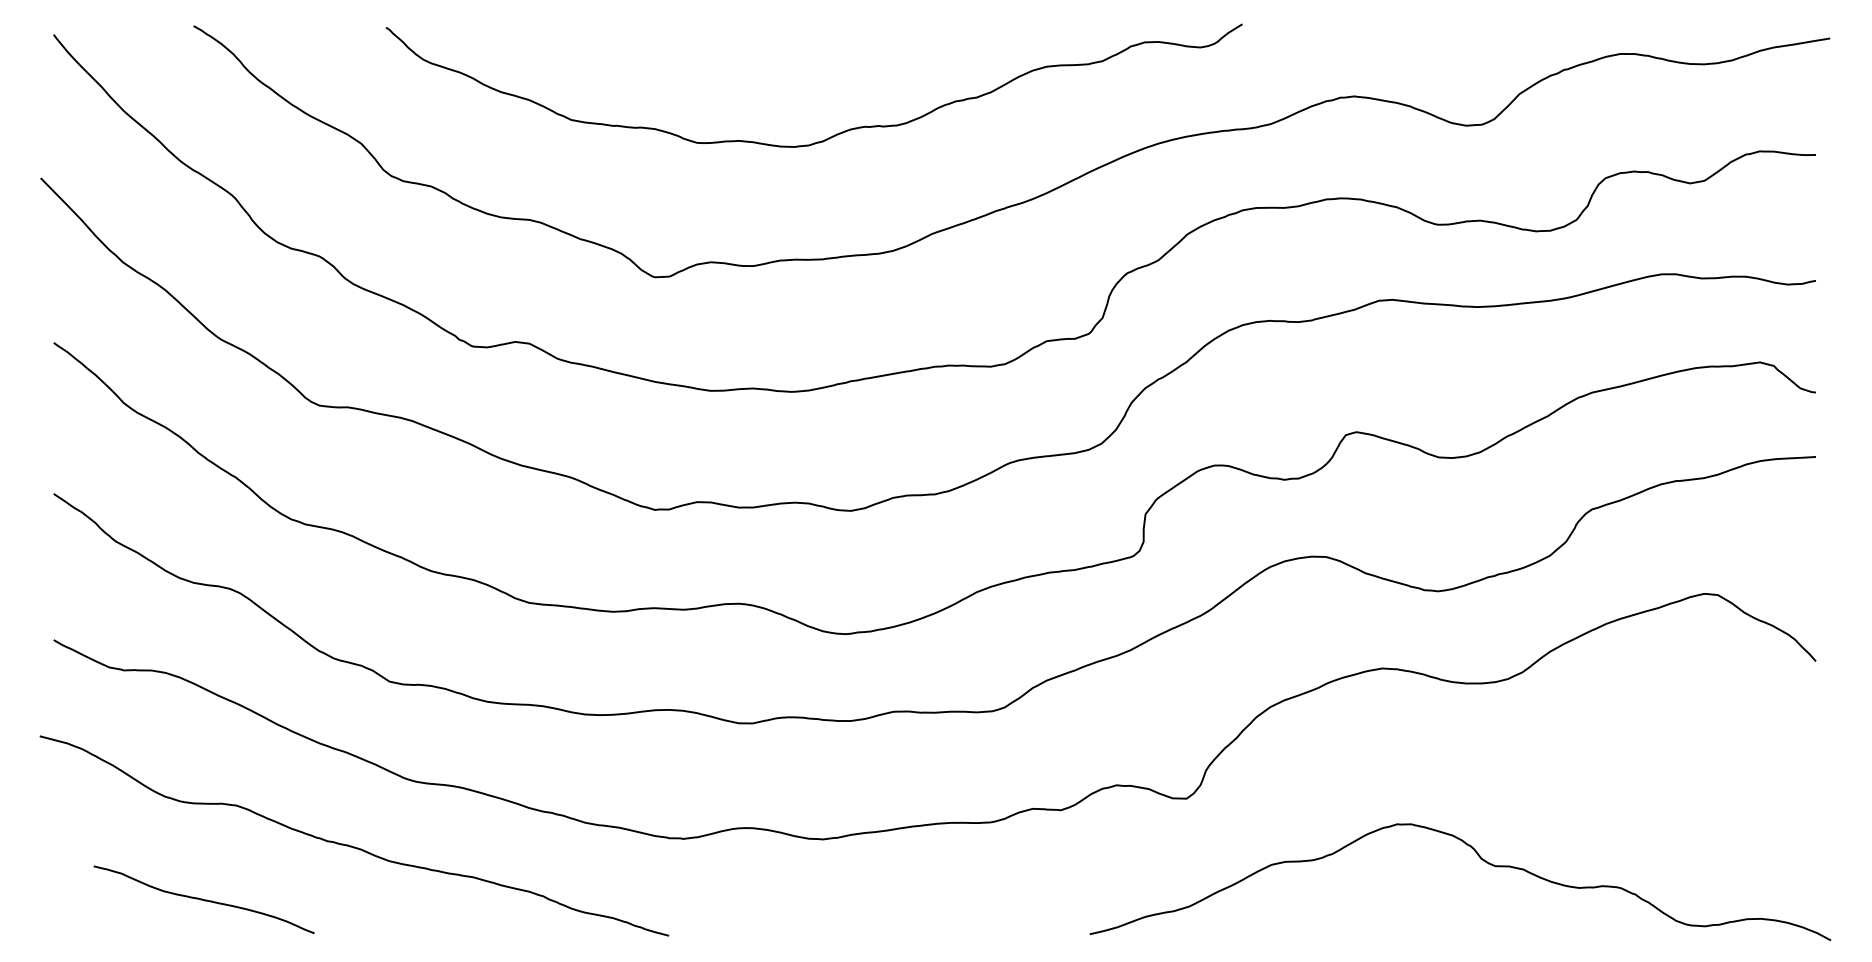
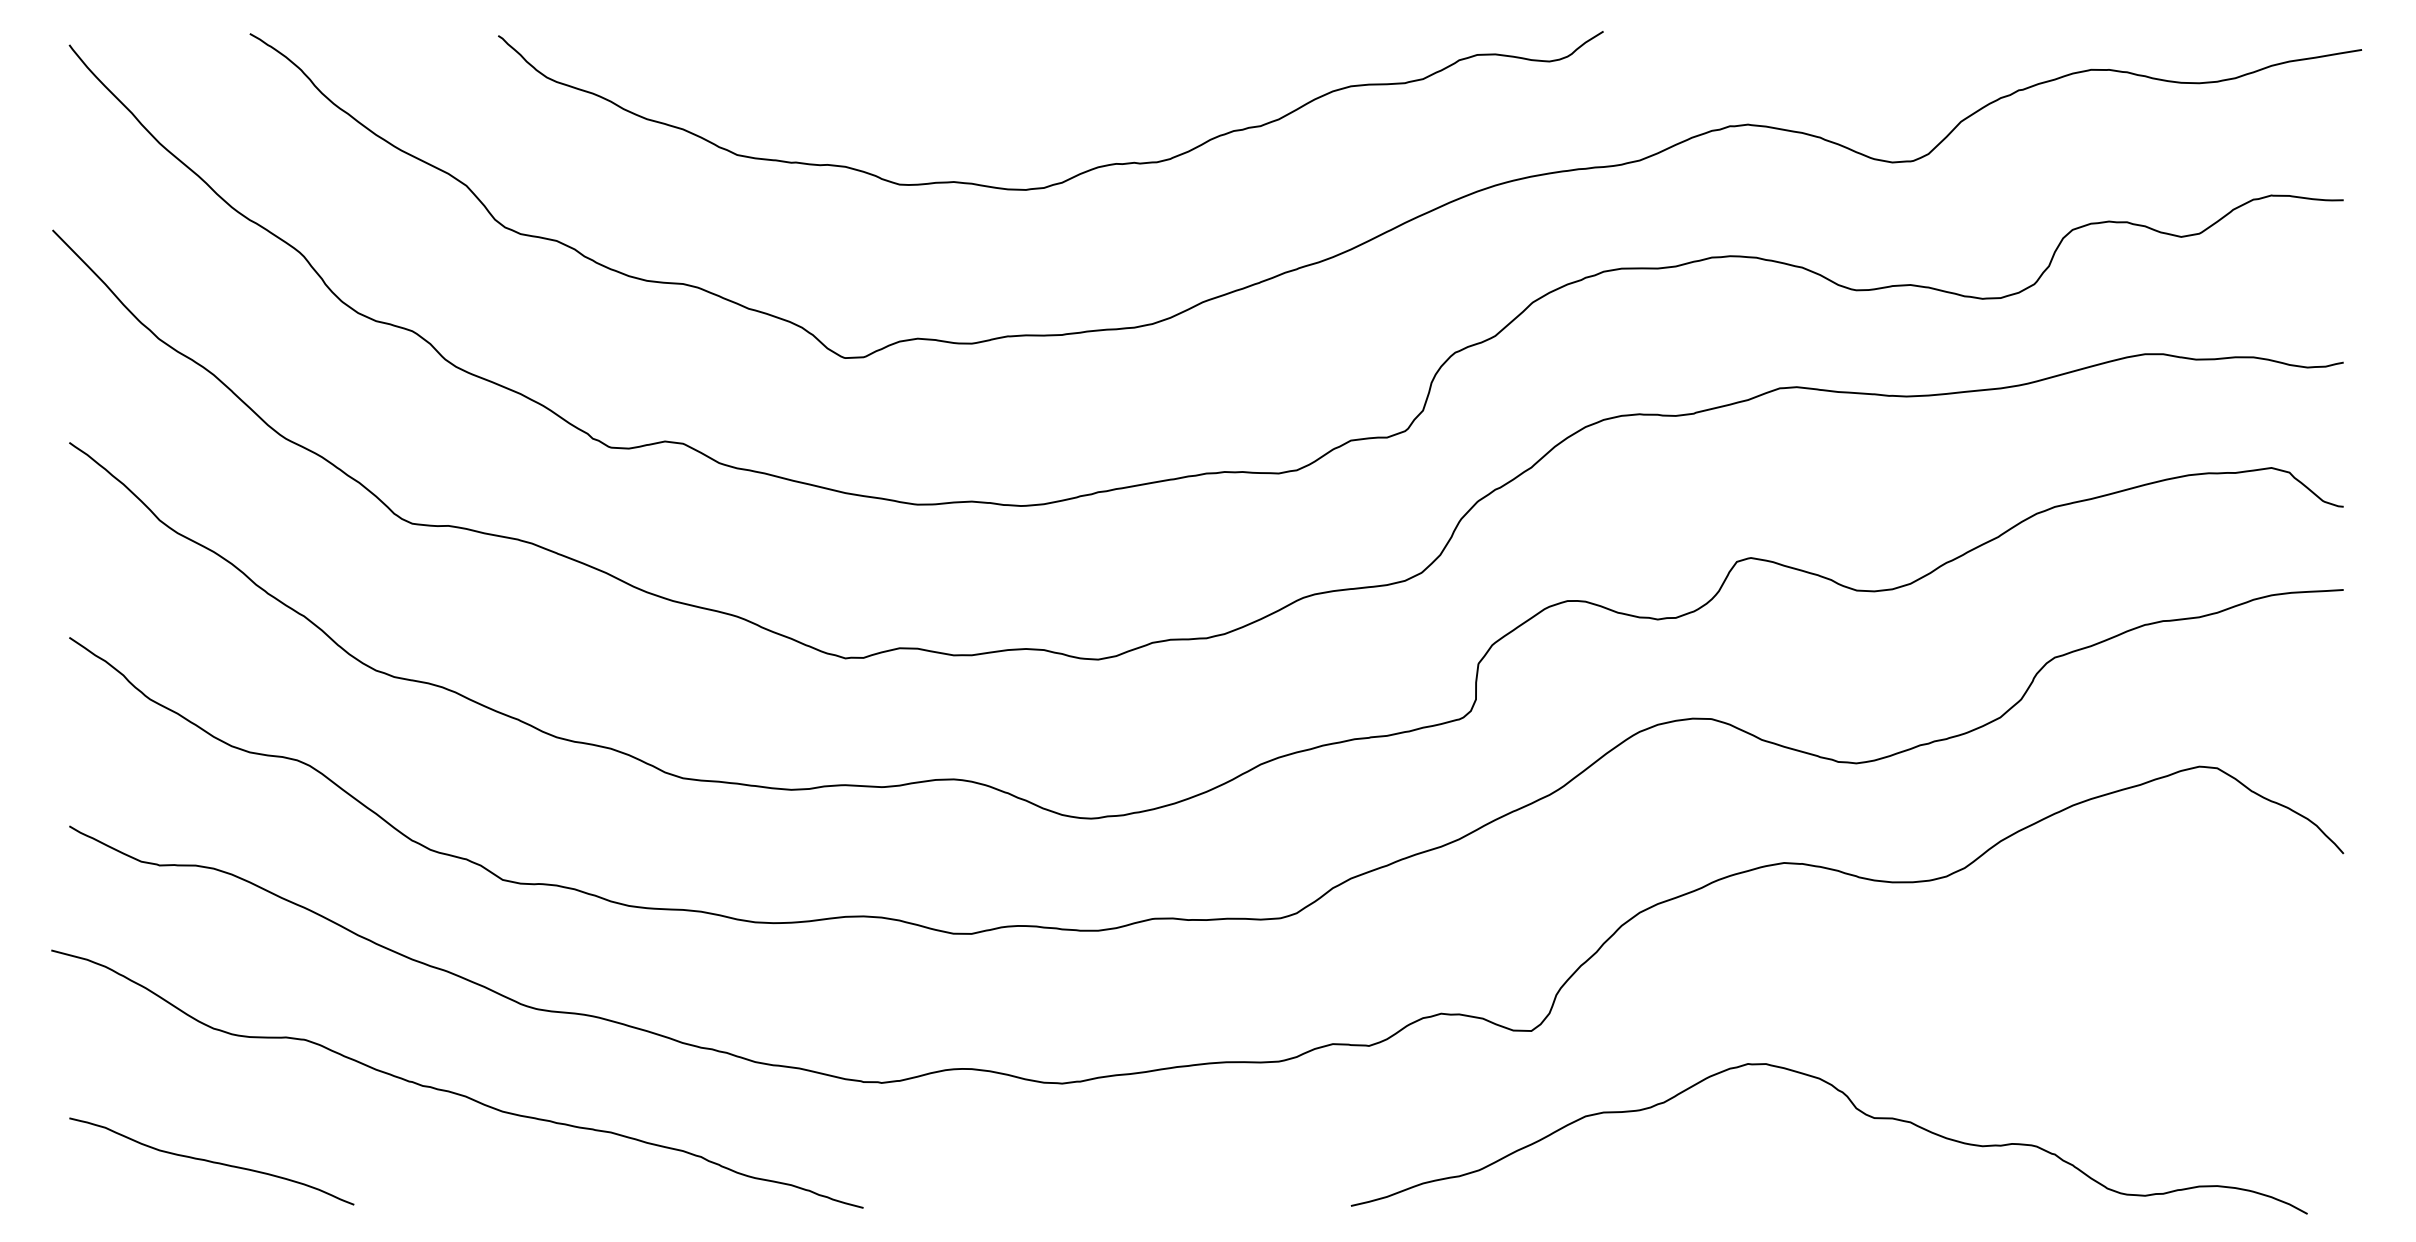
curve: (1480, 859) -> (1855, 1109), moved
curve: (203, 899) -> (211, 1161), moved

